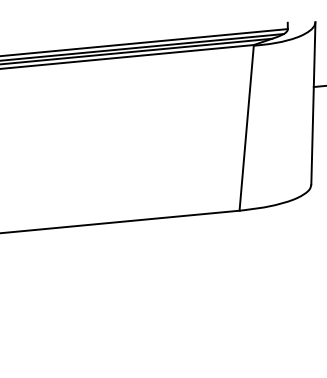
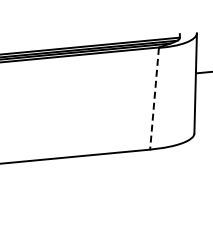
line: (246, 129) -> (154, 99), solid -> dashed

